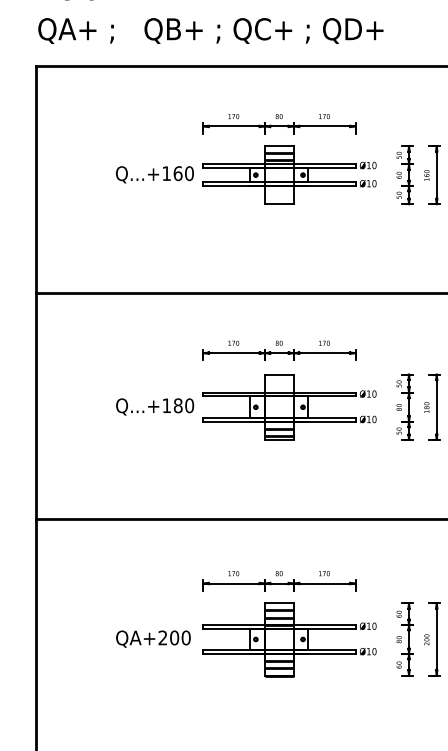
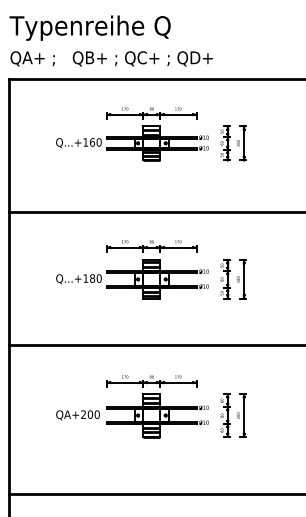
hatch: (278, 195) -> (151, 155), added
hatch: (278, 385) -> (151, 266), added

